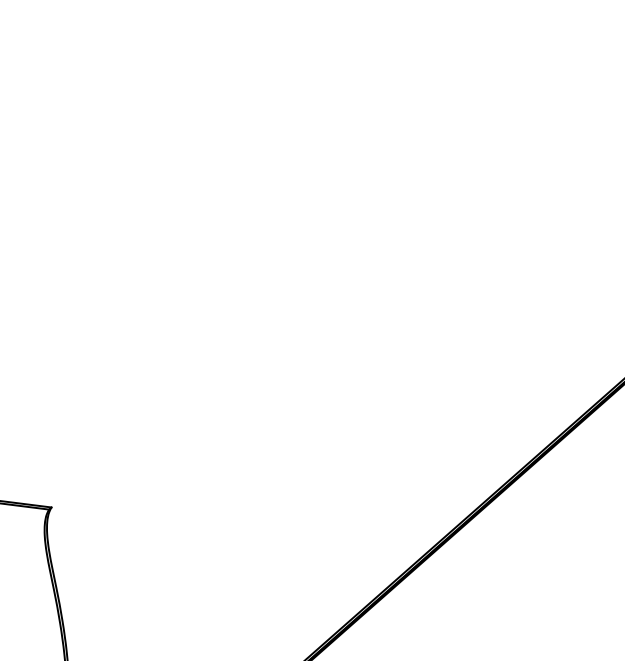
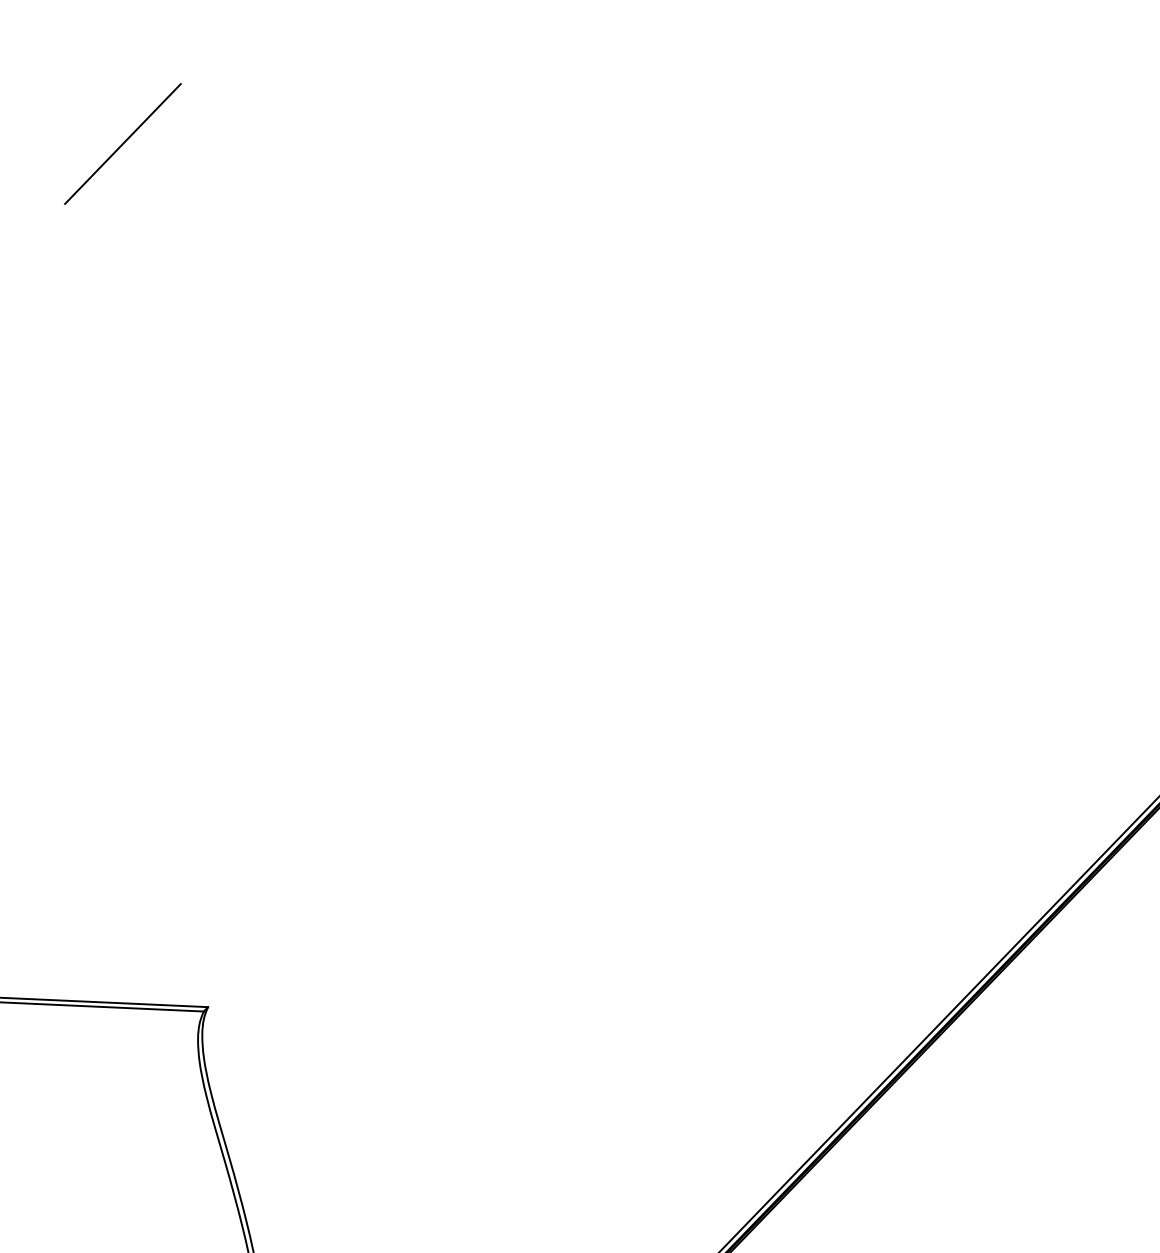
line: (43, 52) -> (123, 144), added

